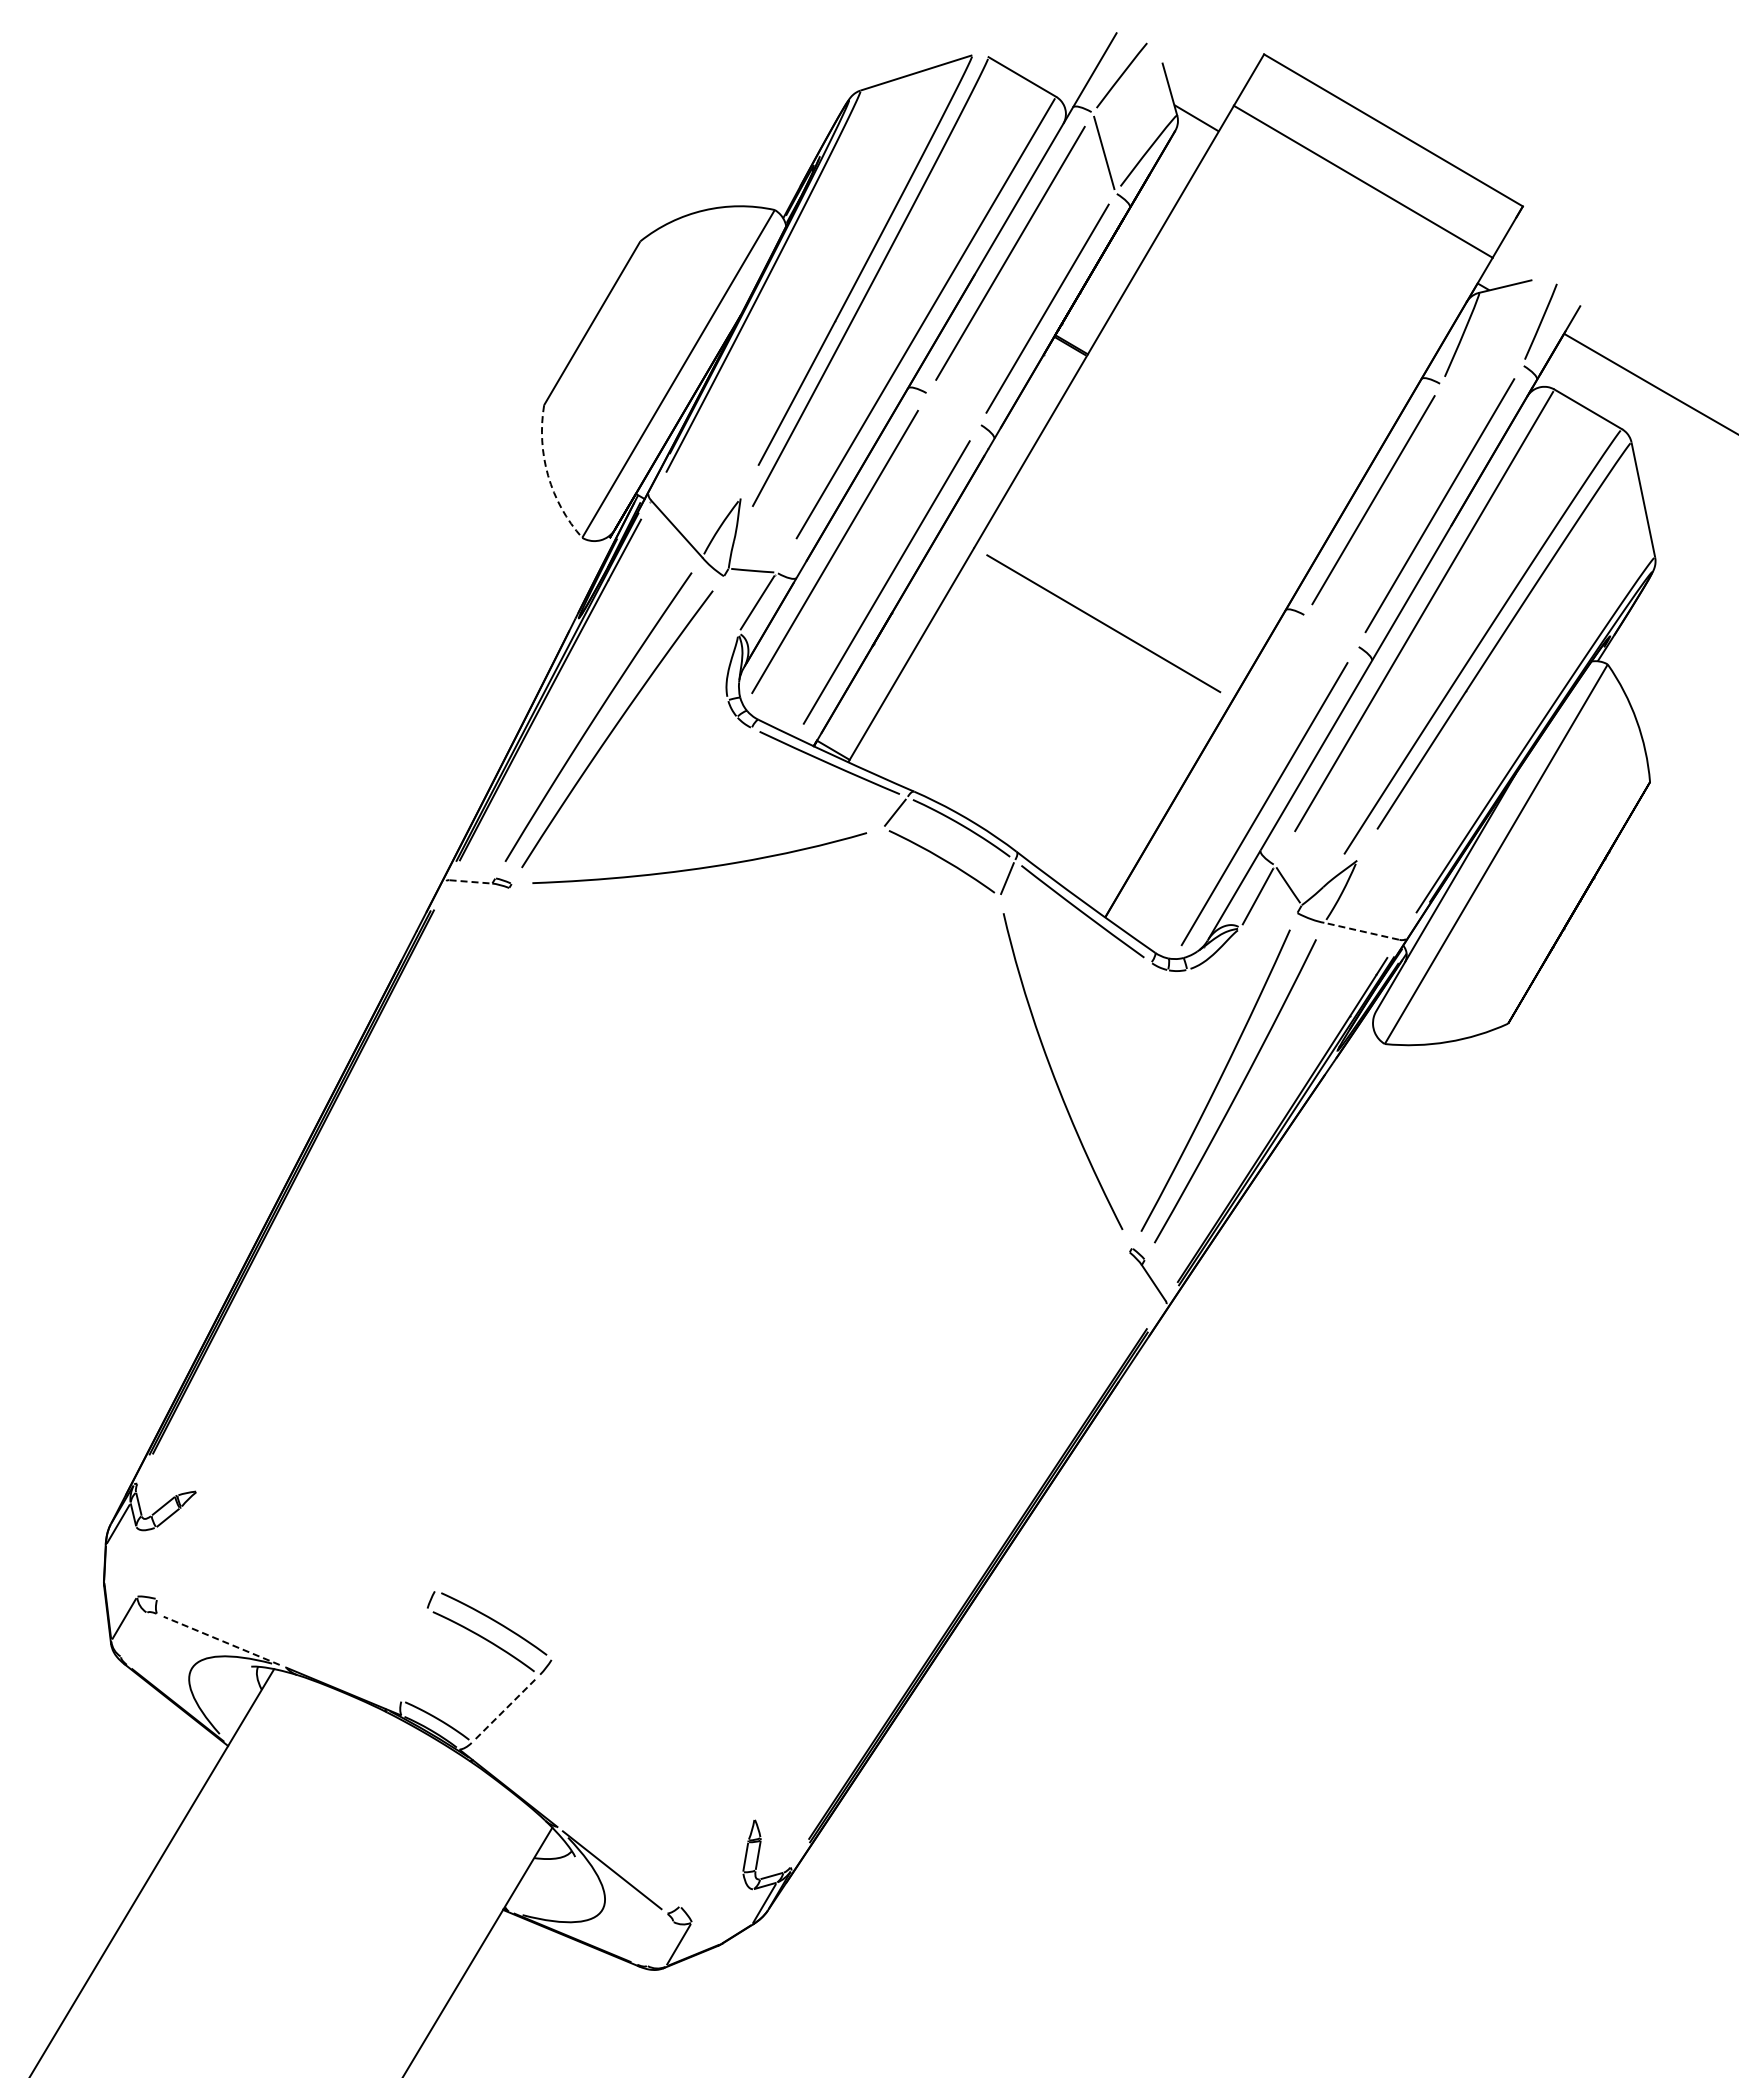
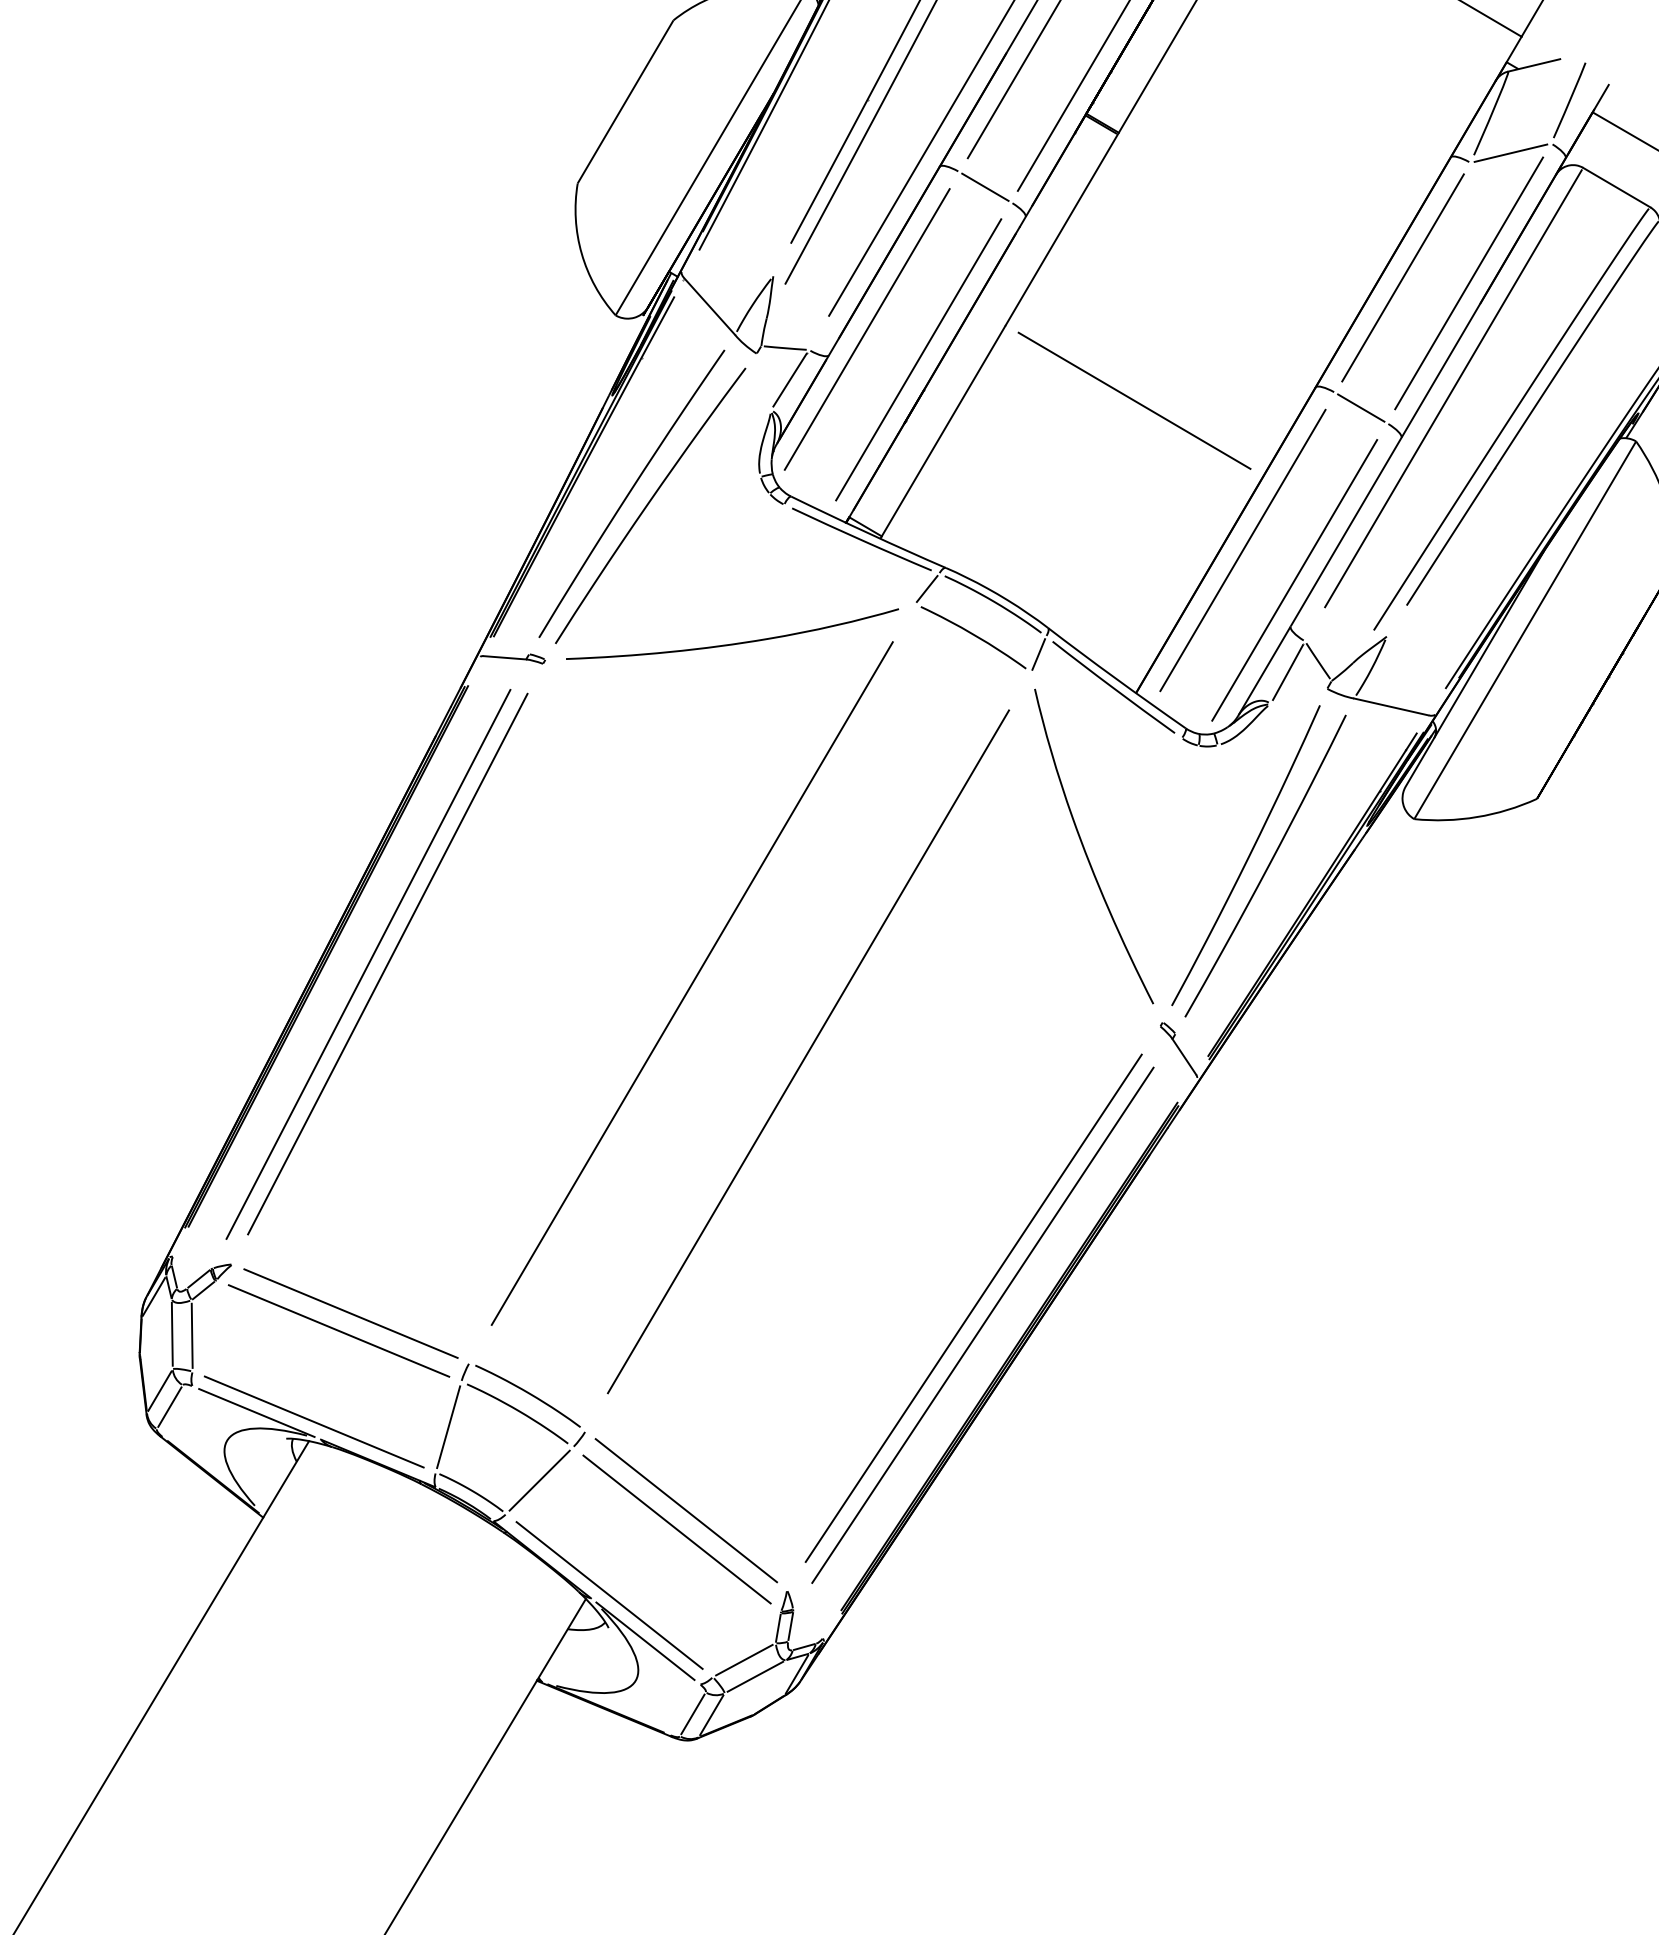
line: (1481, 374) -> (1510, 152), added
line: (953, 408) -> (985, 186), added
arc: (548, 475) -> (582, 253), dashed -> solid
line: (1331, 630) -> (1361, 407), added
line: (1212, 773) -> (1242, 549), added
line: (471, 881) -> (505, 657), dashed -> solid
line: (1361, 931) -> (1391, 707), dashed -> solid
line: (333, 1189) -> (368, 963), added
line: (352, 1189) -> (387, 963), added
line: (658, 1209) -> (691, 983), added
line: (775, 1277) -> (807, 1051), added
line: (941, 1535) -> (973, 1308), added
line: (316, 1540) -> (351, 1313), added
line: (950, 1552) -> (982, 1325), added
line: (303, 1558) -> (338, 1331), added
line: (136, 1561) -> (172, 1334), added
line: (156, 1563) -> (191, 1336), added
line: (133, 1634) -> (169, 1406), added
line: (221, 1640) -> (256, 1412), dashed -> solid
line: (279, 1649) -> (314, 1421), added
line: (413, 1655) -> (447, 1427), added
line: (505, 1708) -> (539, 1480), dashed -> solid
line: (653, 1738) -> (686, 1510), added
line: (643, 1757) -> (676, 1529), added
line: (575, 1824) -> (608, 1595), added
line: (711, 1888) -> (744, 1659), added
line: (722, 1905) -> (755, 1676), added
line: (659, 1943) -> (692, 1714), added

